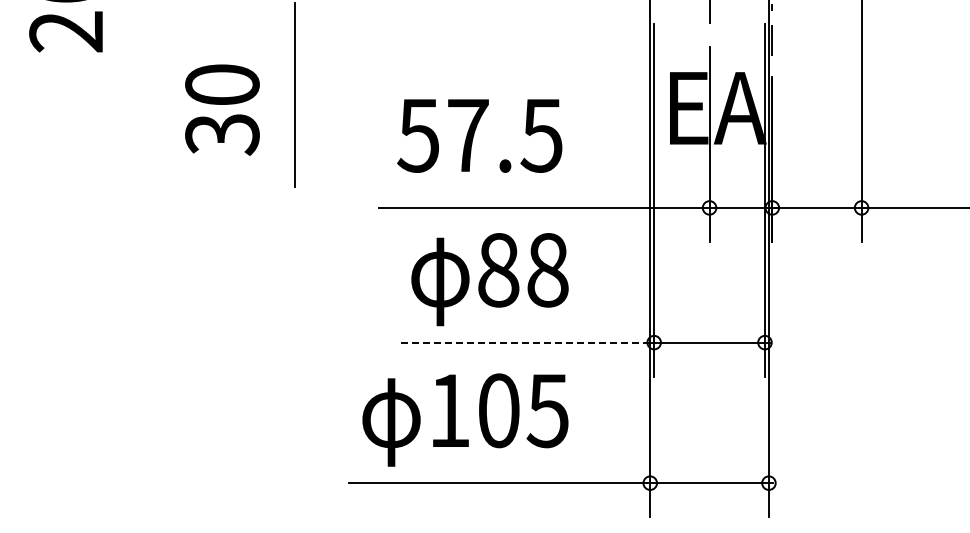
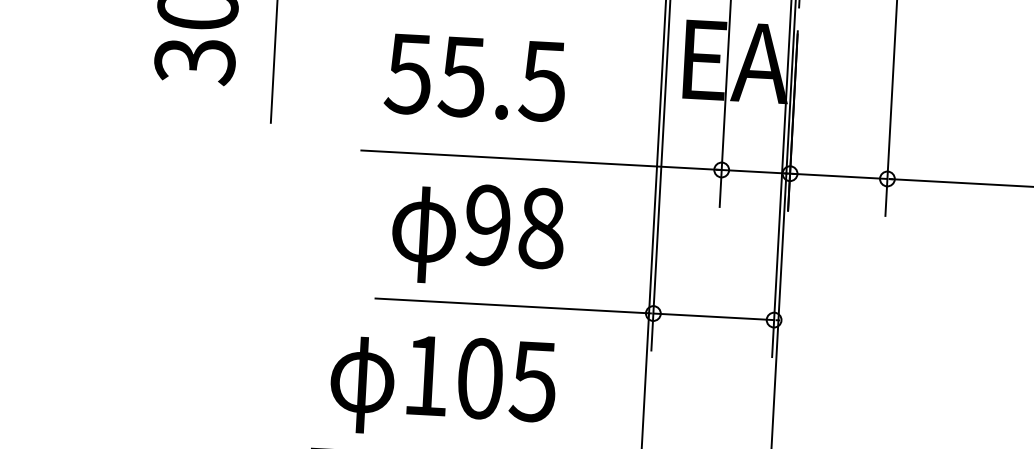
text: (467, 135) -> (462, 76), 57.5 -> 55.5
text: (498, 269) -> (487, 224), 88 -> 98
line: (523, 342) -> (510, 305), dashed -> solid

